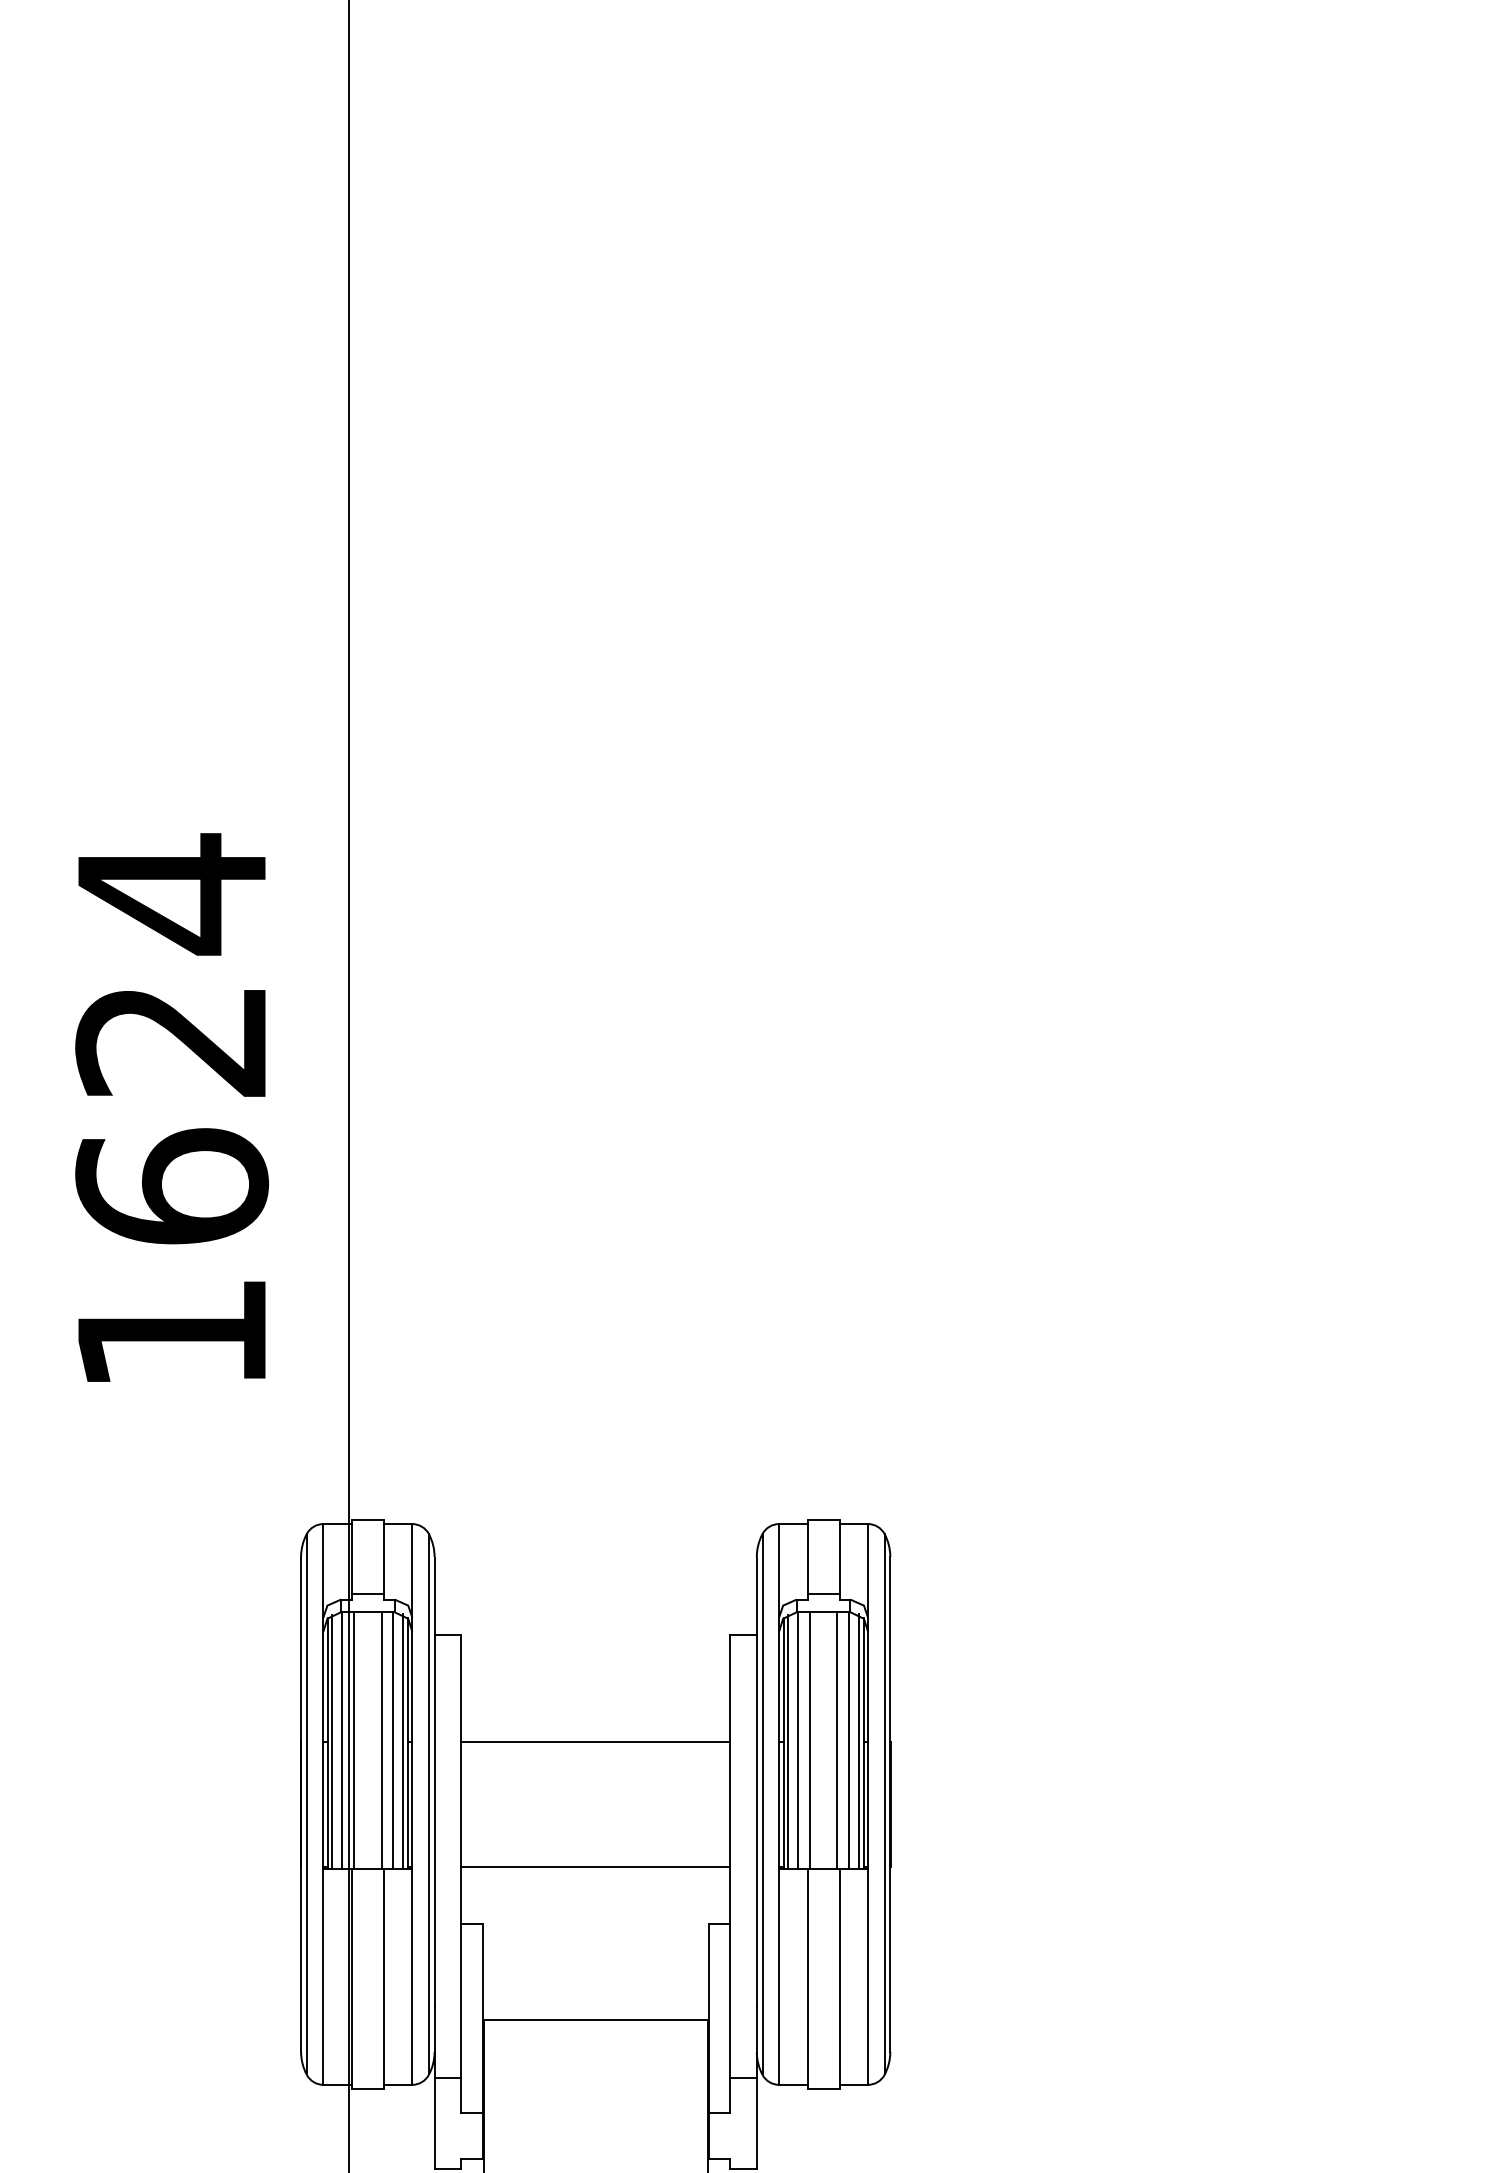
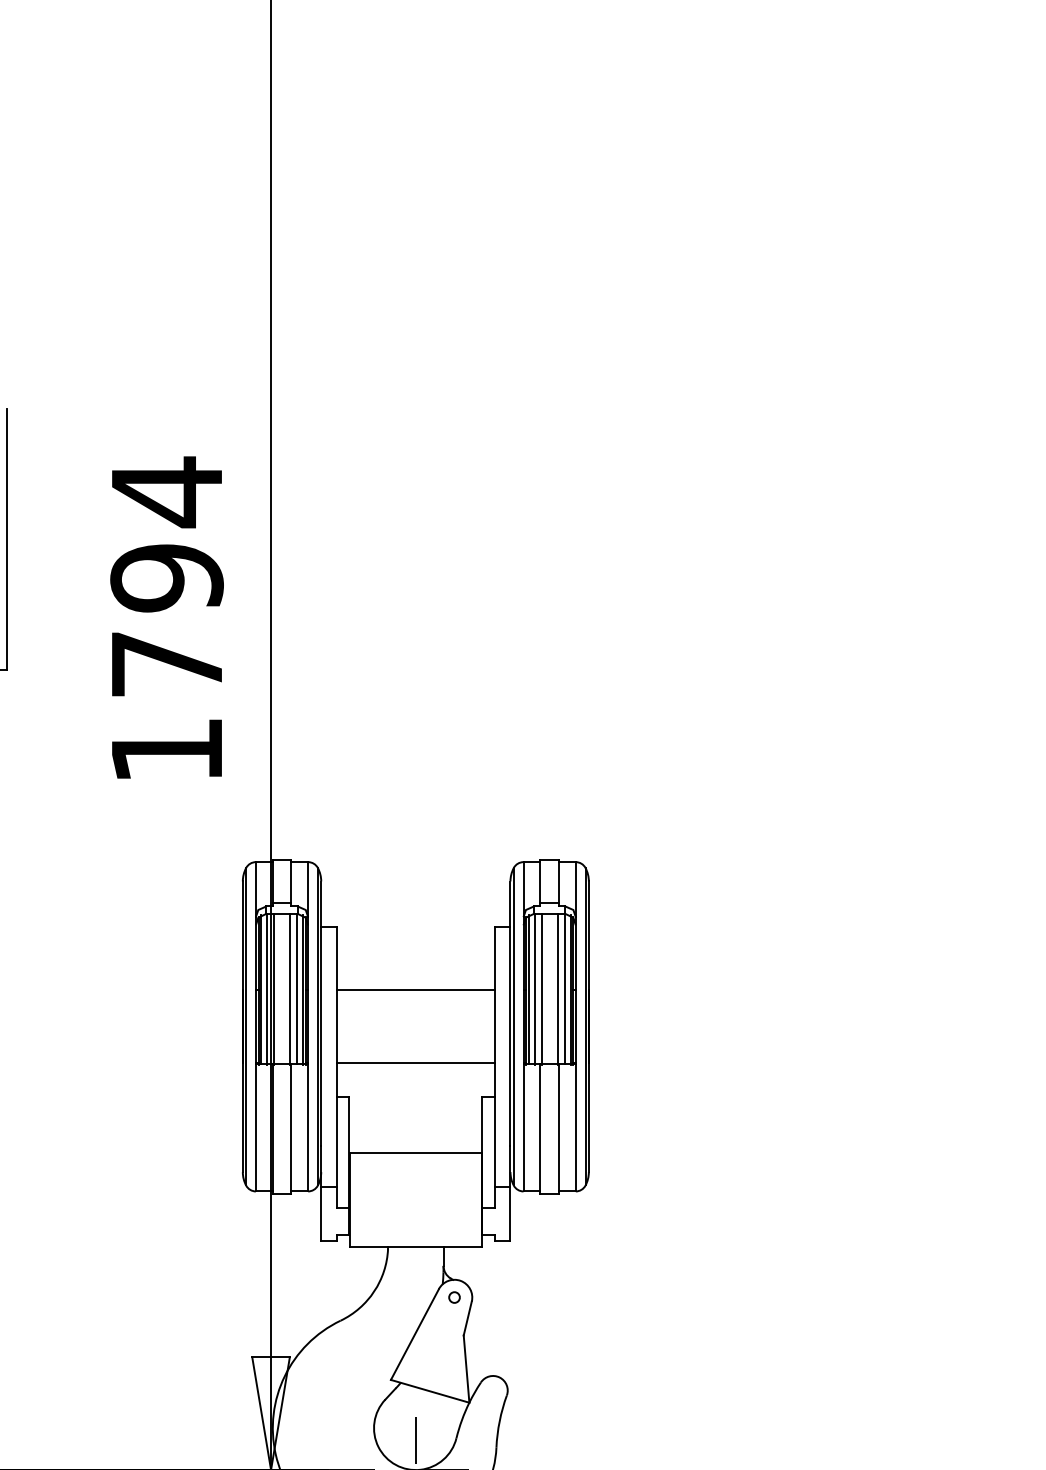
text: (171, 1112) -> (166, 620), 1624 -> 1794

